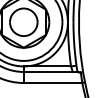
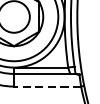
line: (52, 83) -> (46, 87), solid -> dashed

